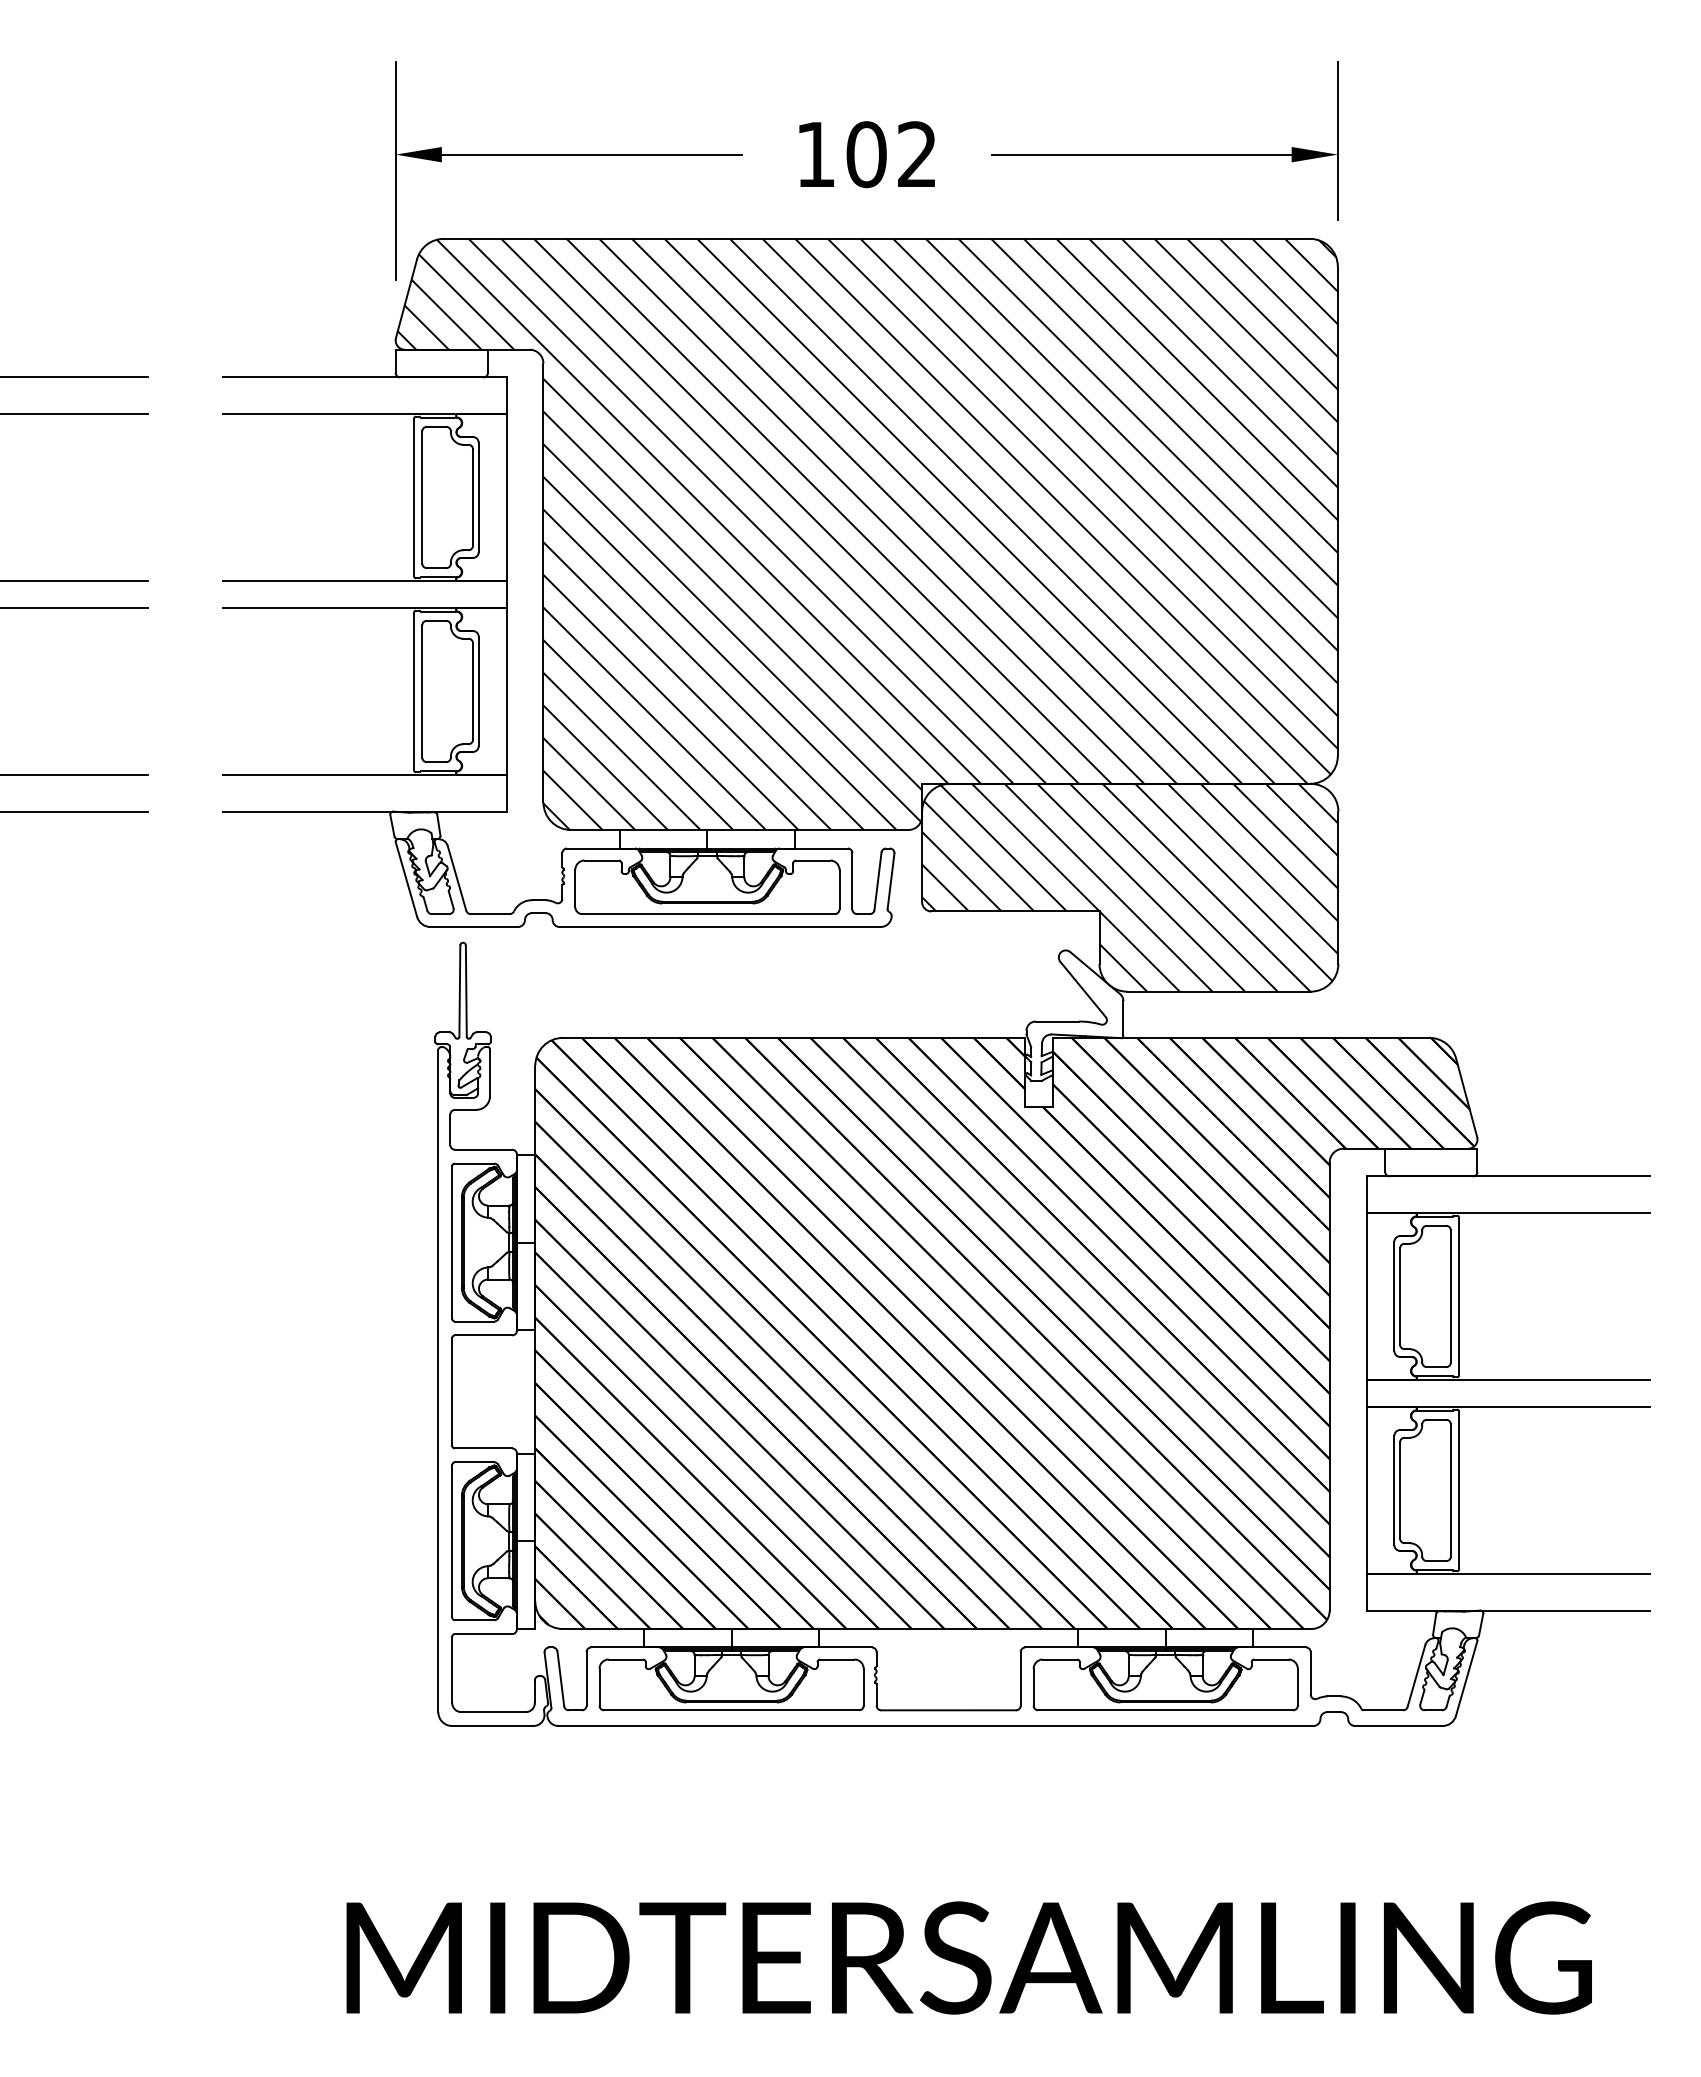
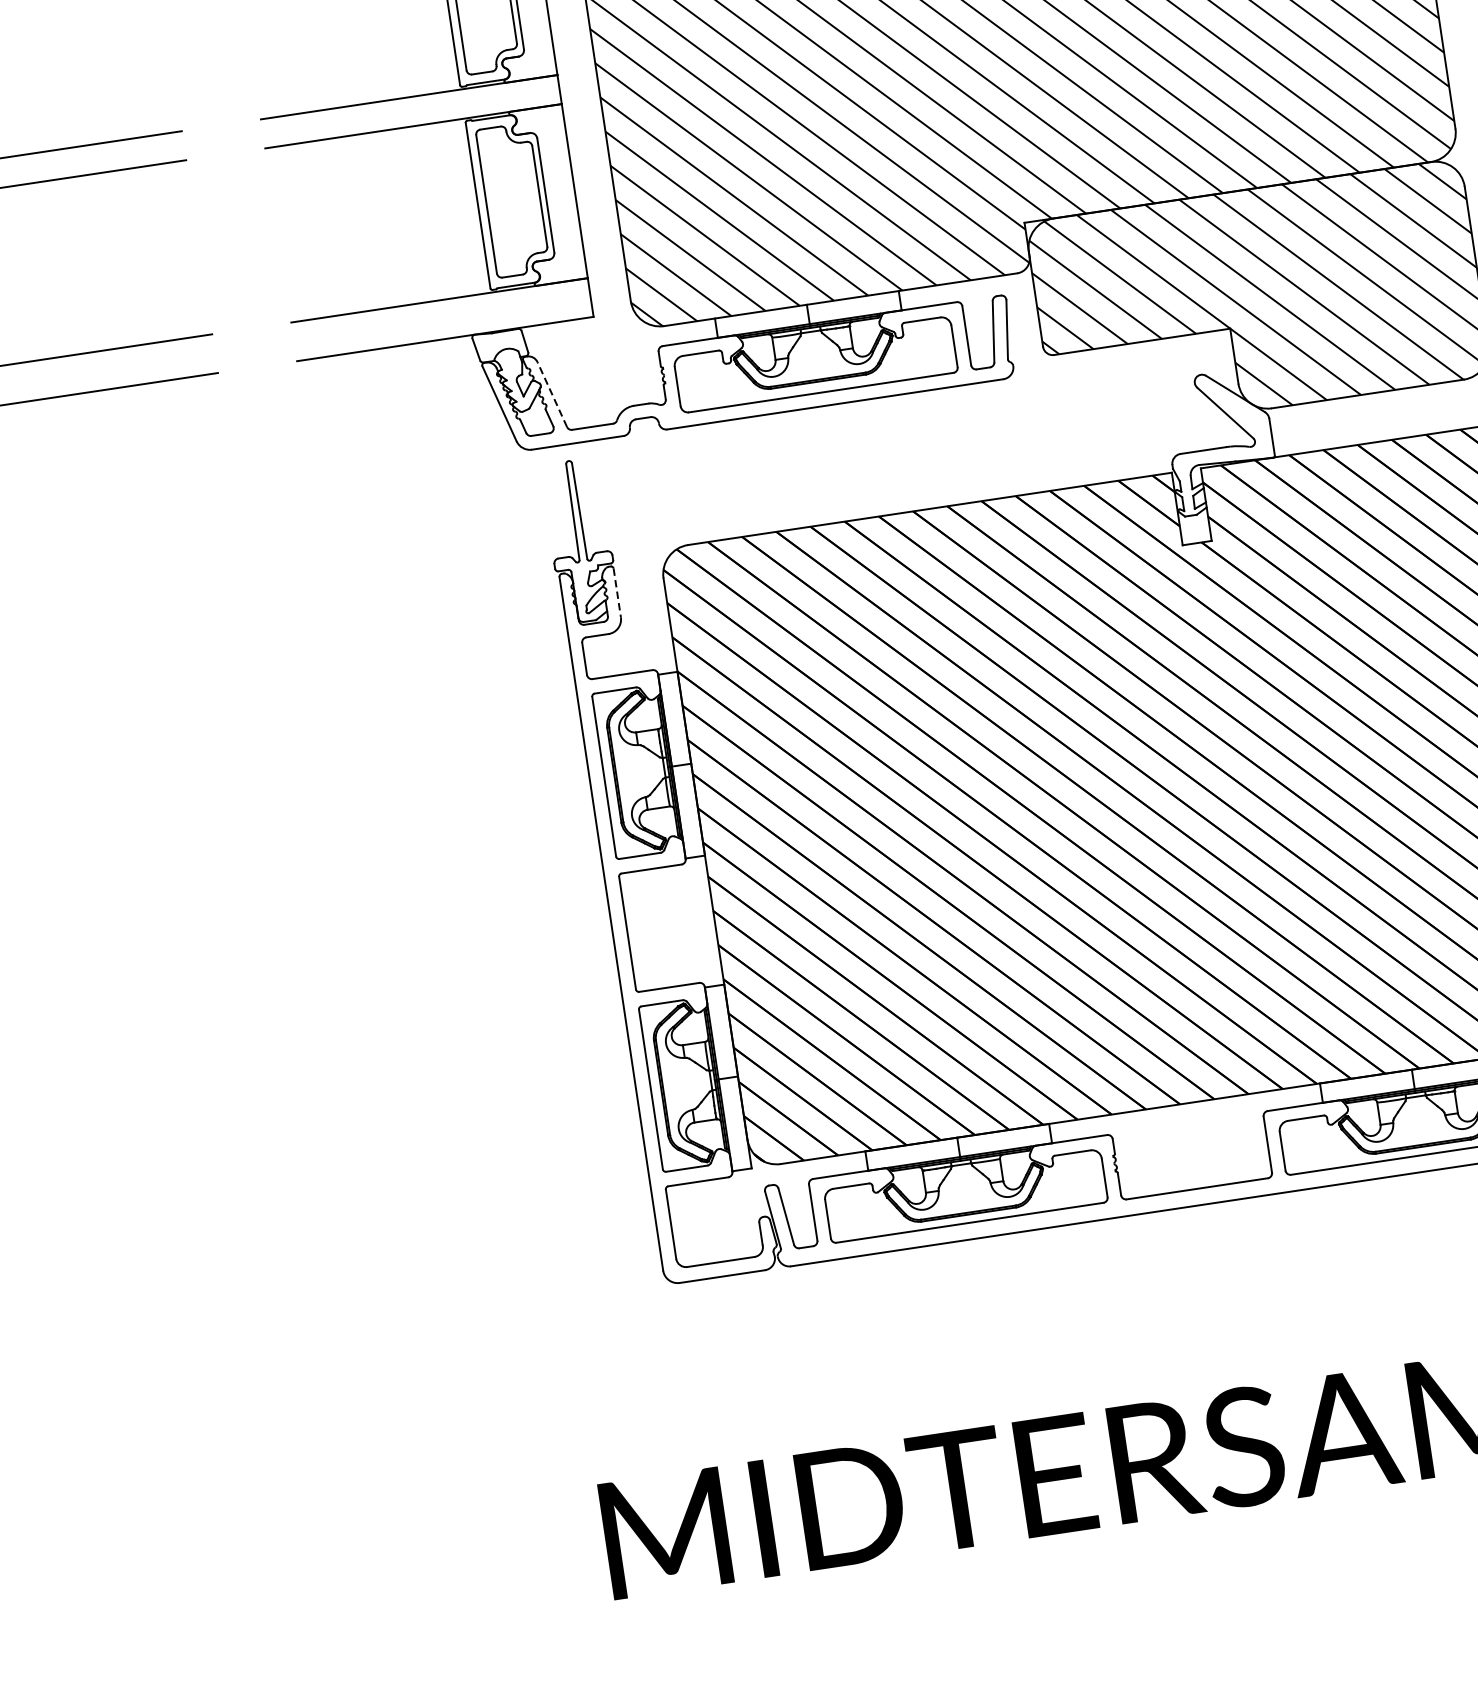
line: (457, 878) -> (552, 394), solid -> dashed
line: (490, 1073) -> (617, 593), solid -> dashed

